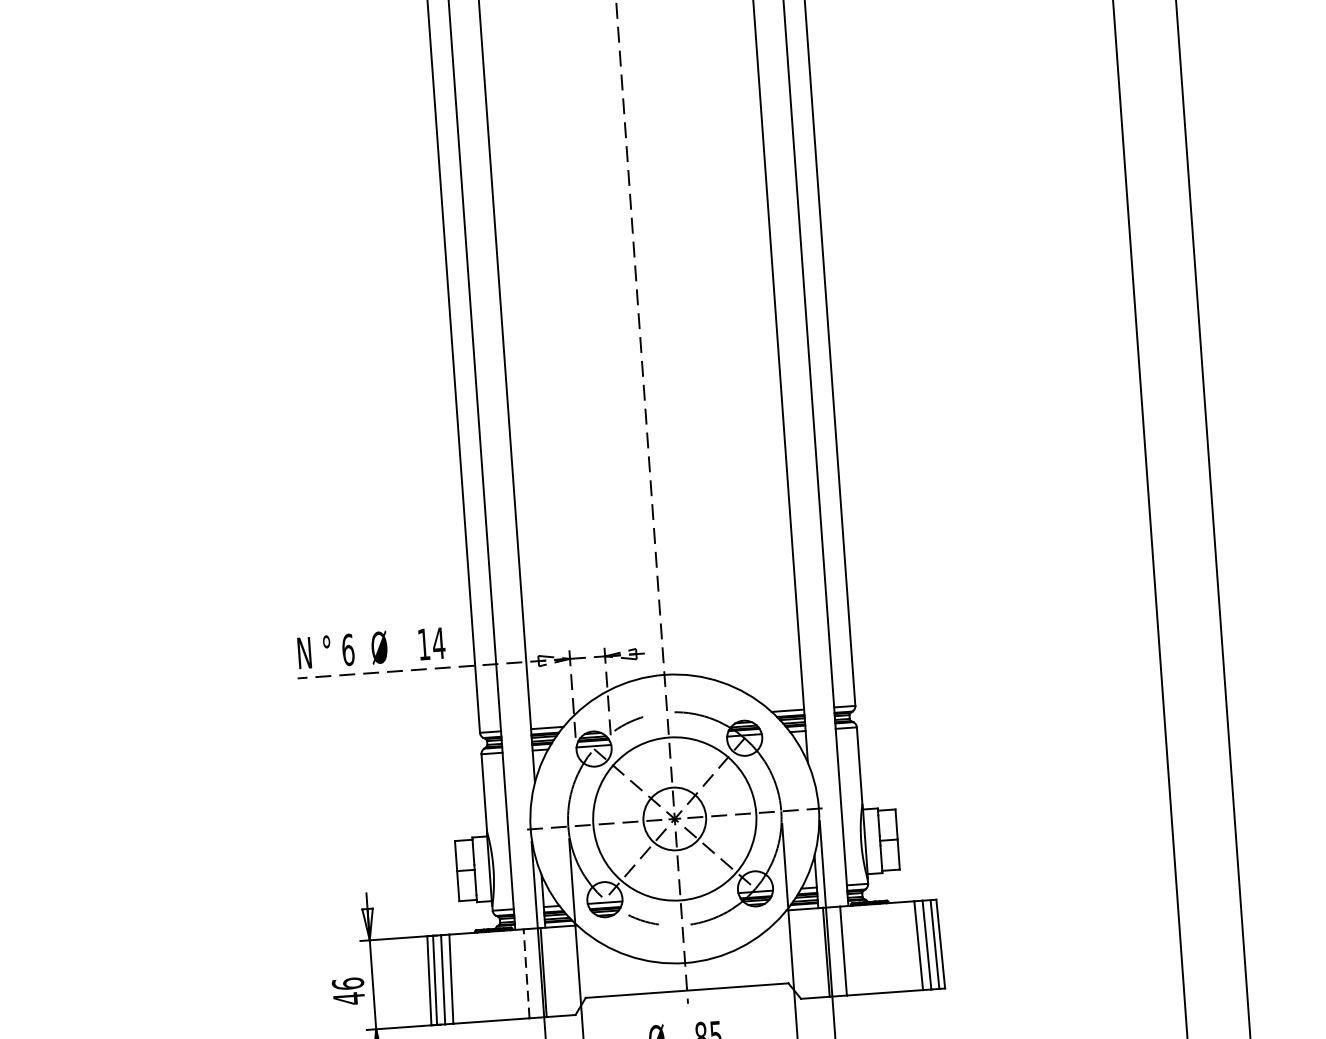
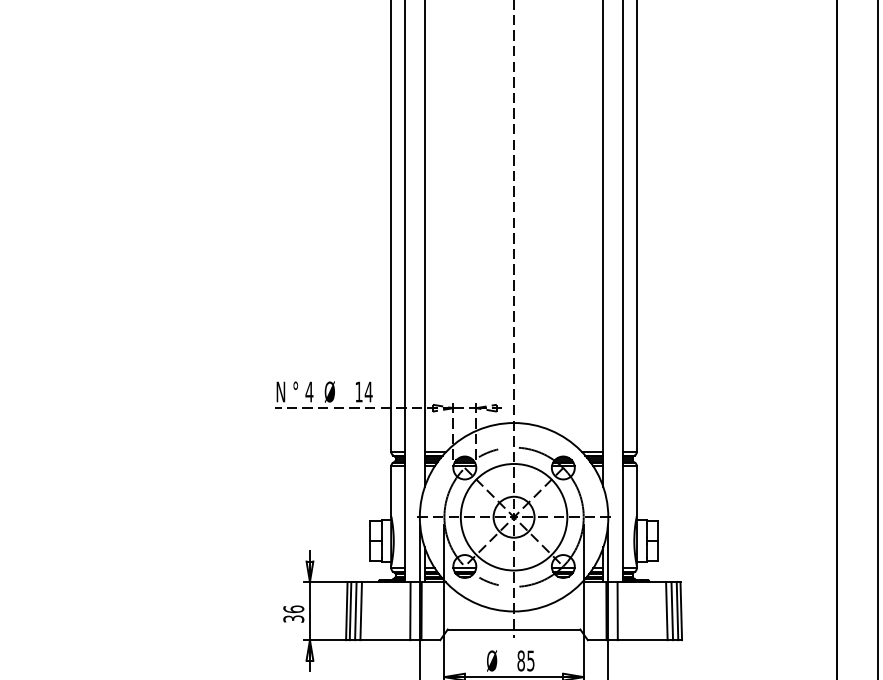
text: (348, 649) -> (309, 391), 6 -> 4
line: (526, 972) -> (410, 610), dashed -> solid
text: (348, 999) -> (293, 619), 46 -> 36

